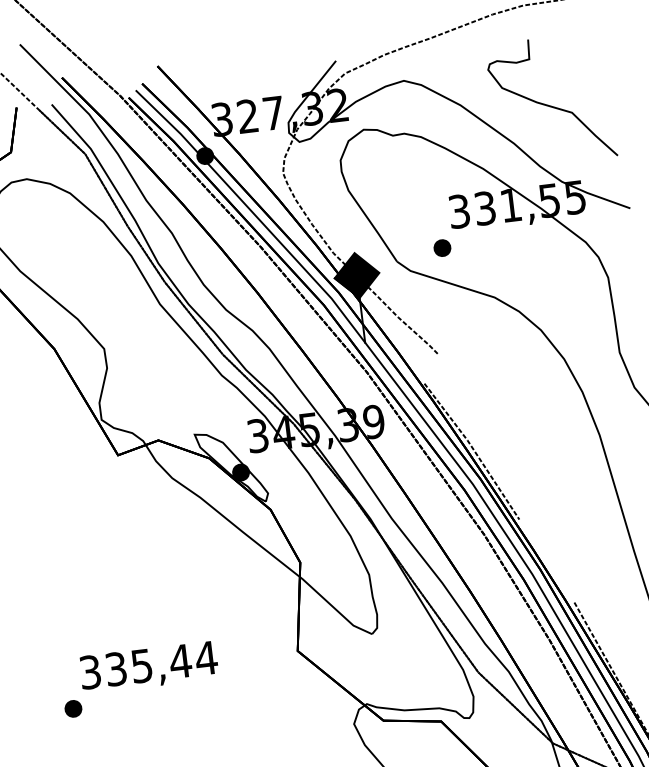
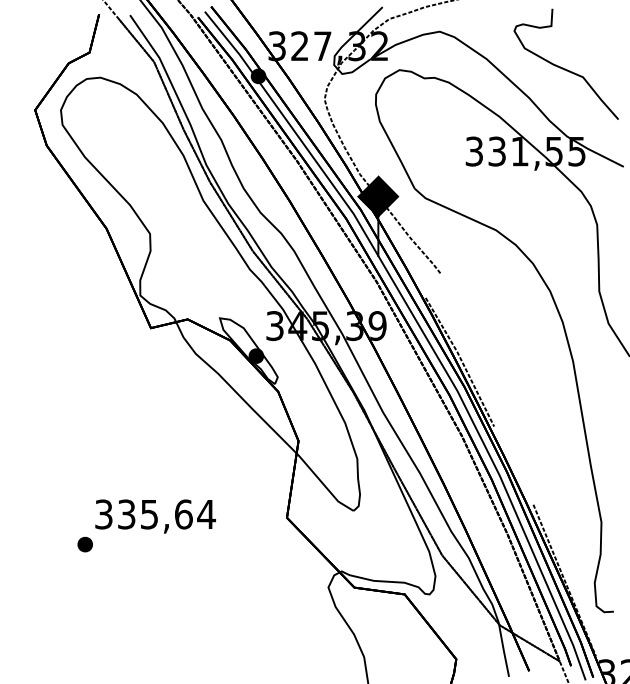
part: (442, 247) -> (455, 181), removed
text: (180, 661) -> (183, 514), 335,44 -> 335,64

